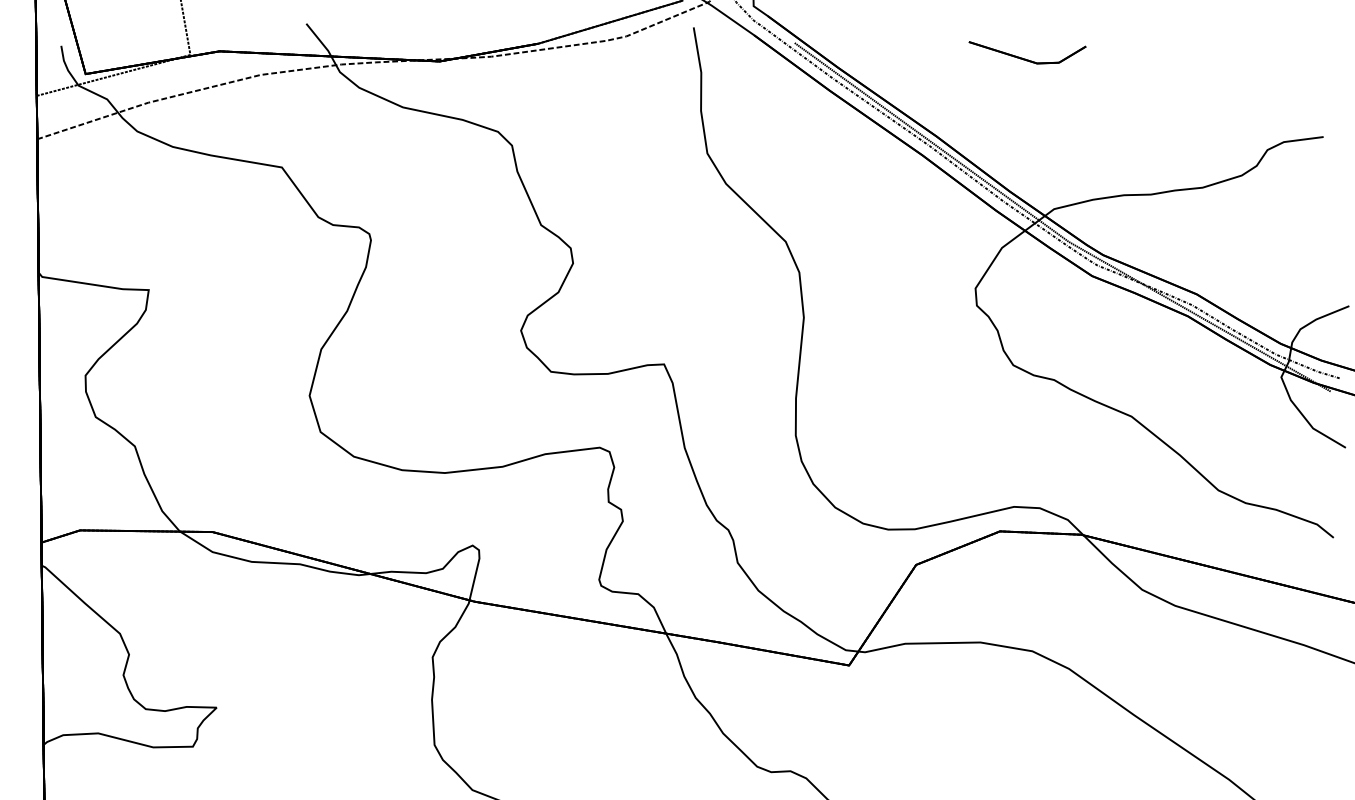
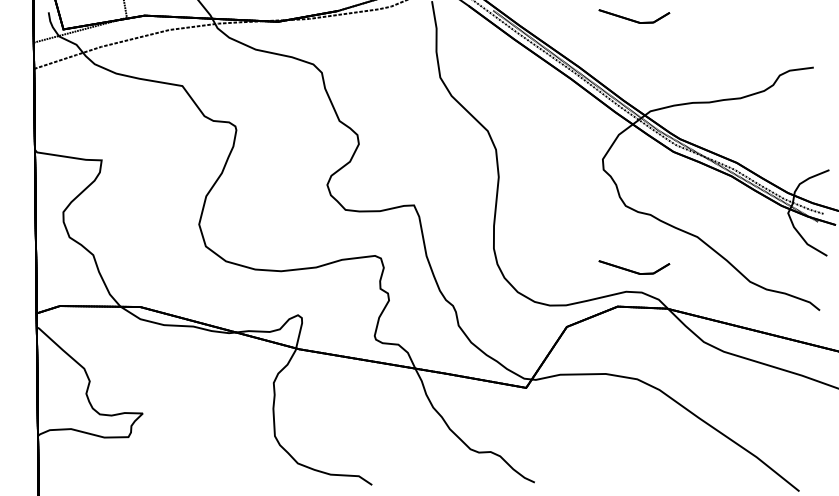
part: (1027, 466) -> (634, 267), added

